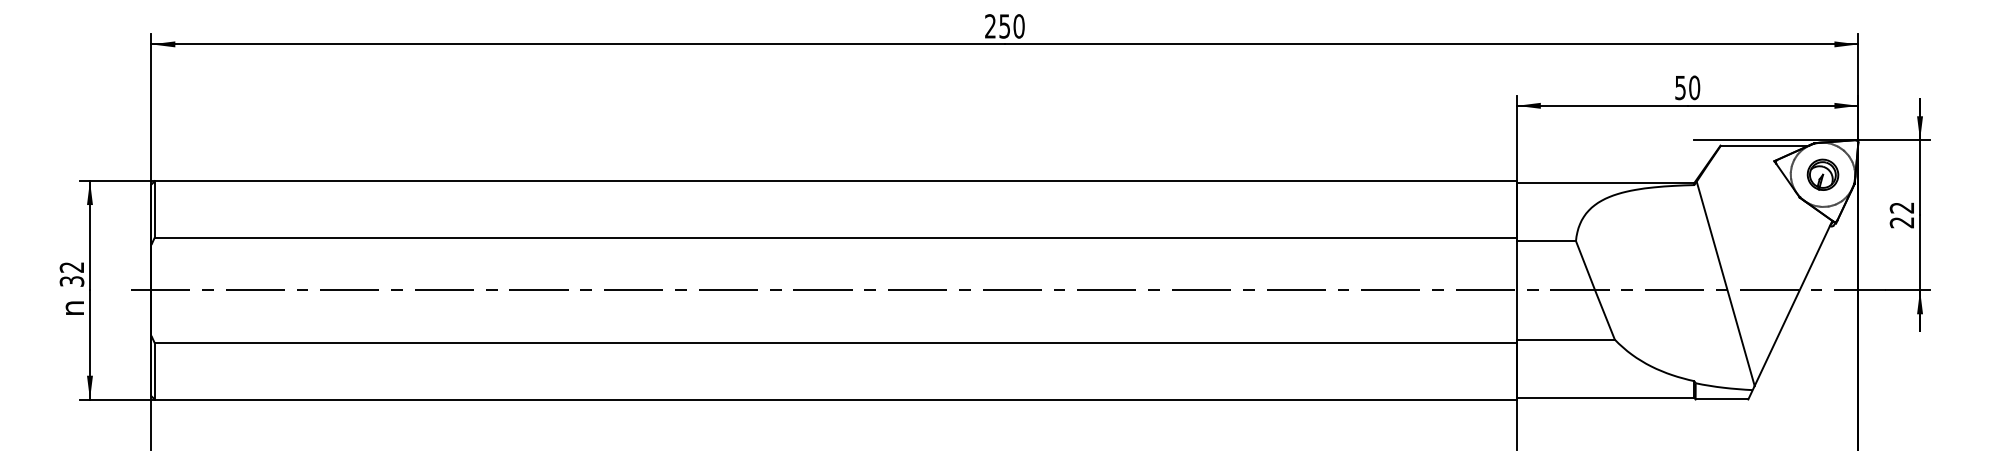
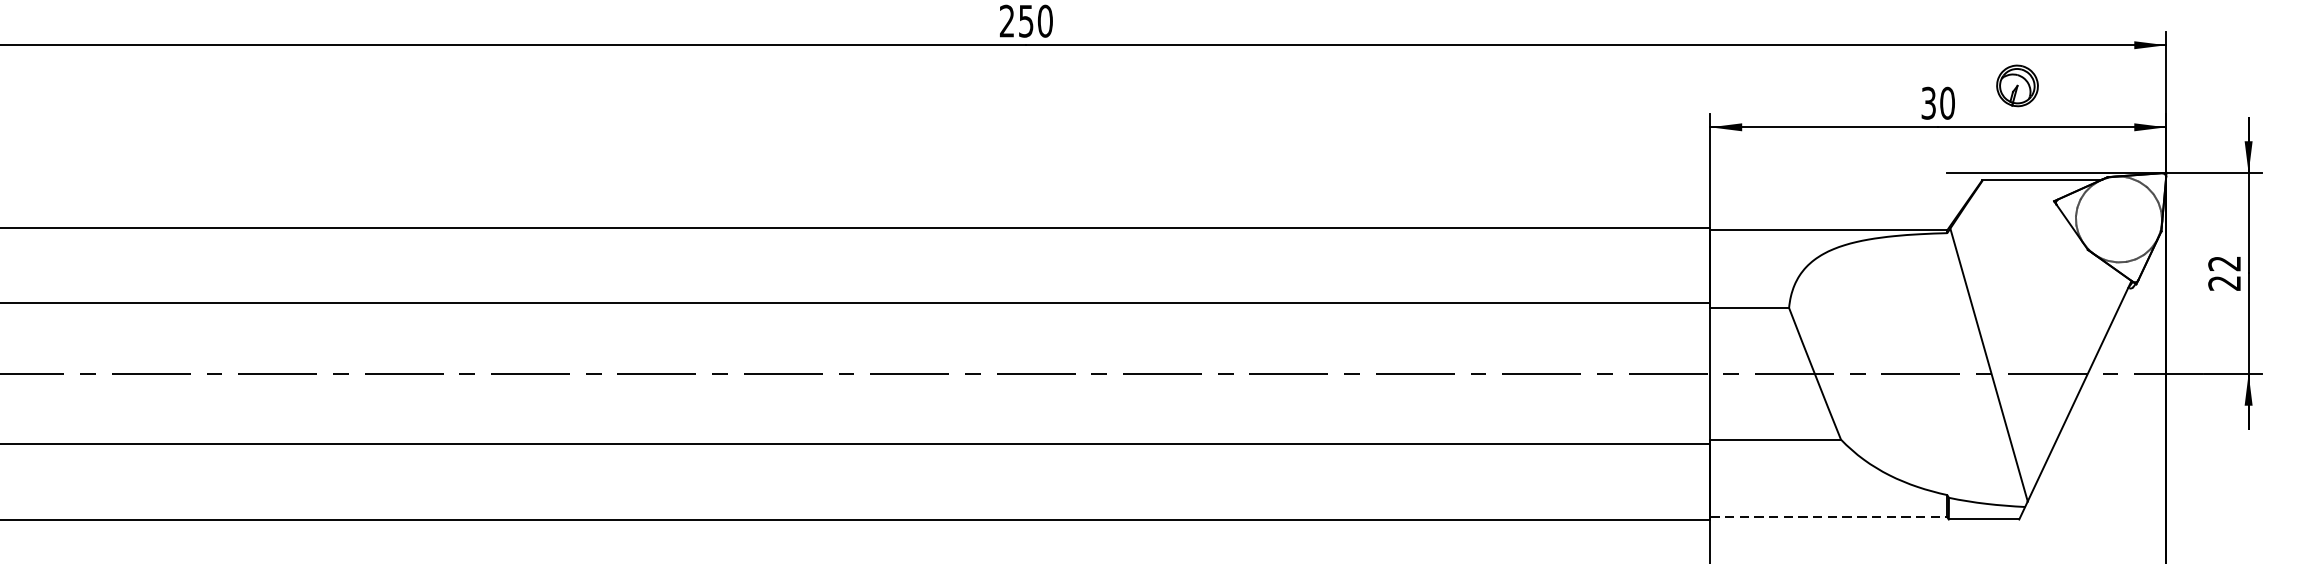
text: (1680, 87) -> (1928, 102), 50 -> 30
part: (1822, 174) -> (2016, 85), moved
line: (1605, 397) -> (1828, 516), solid -> dashed

